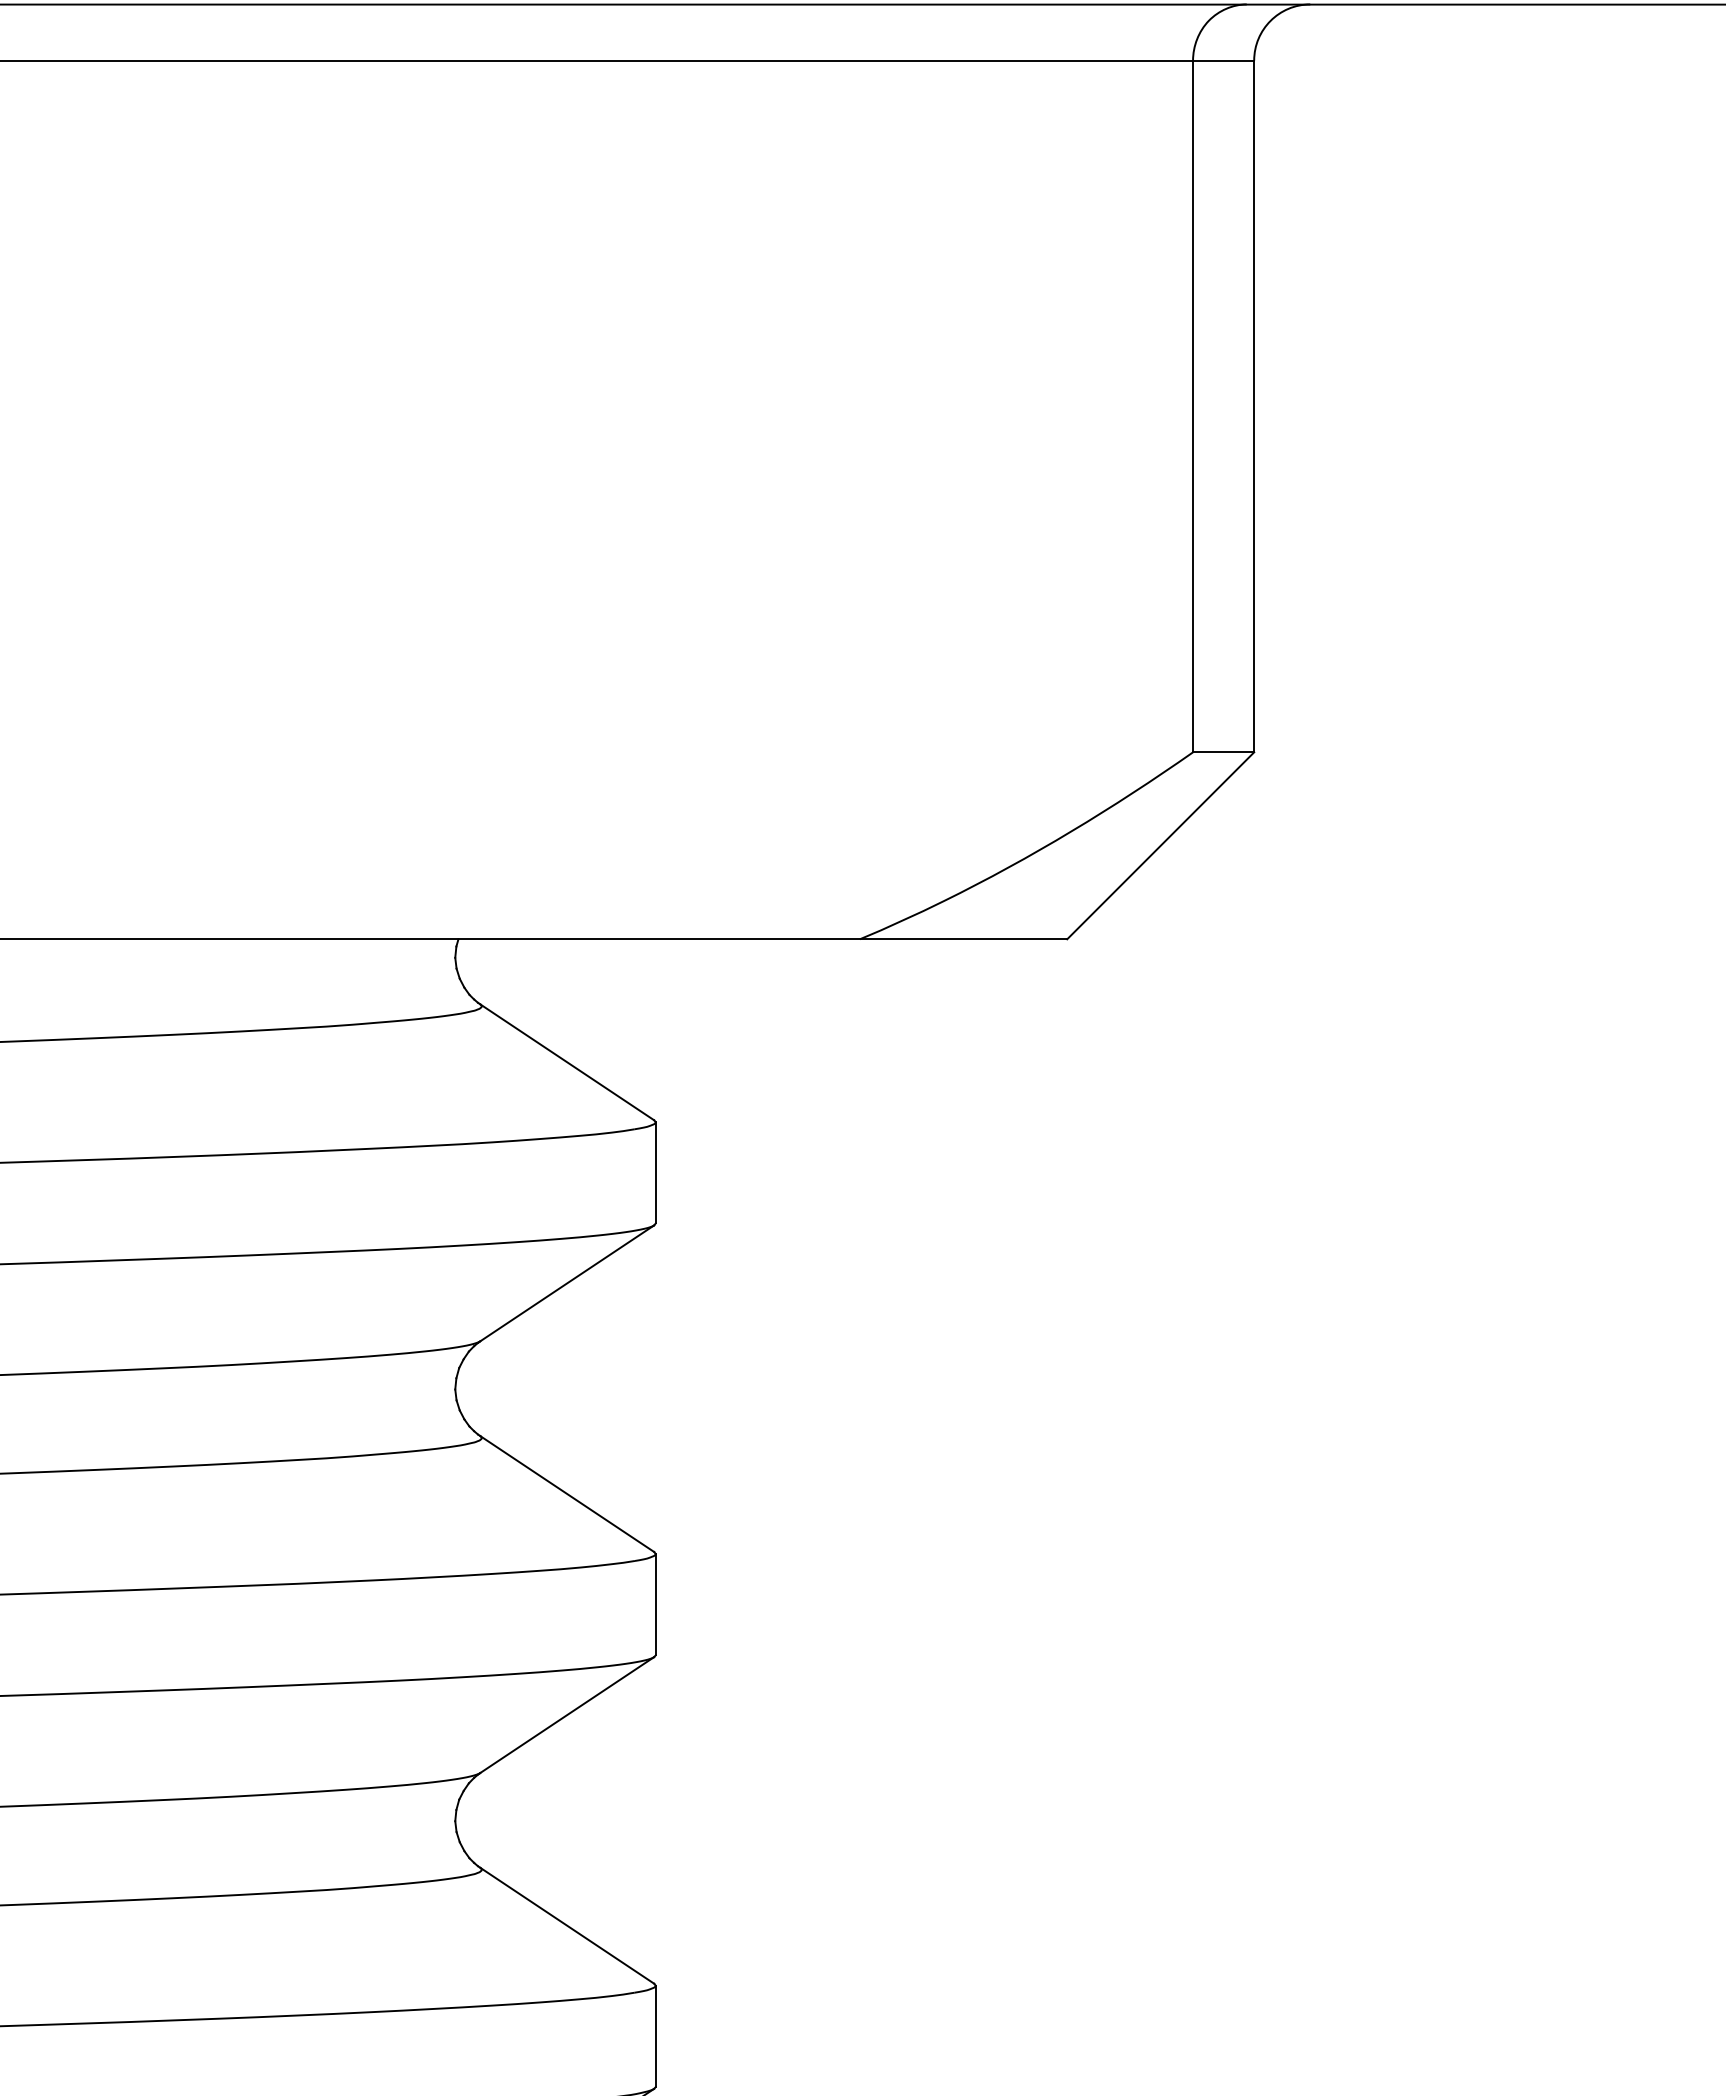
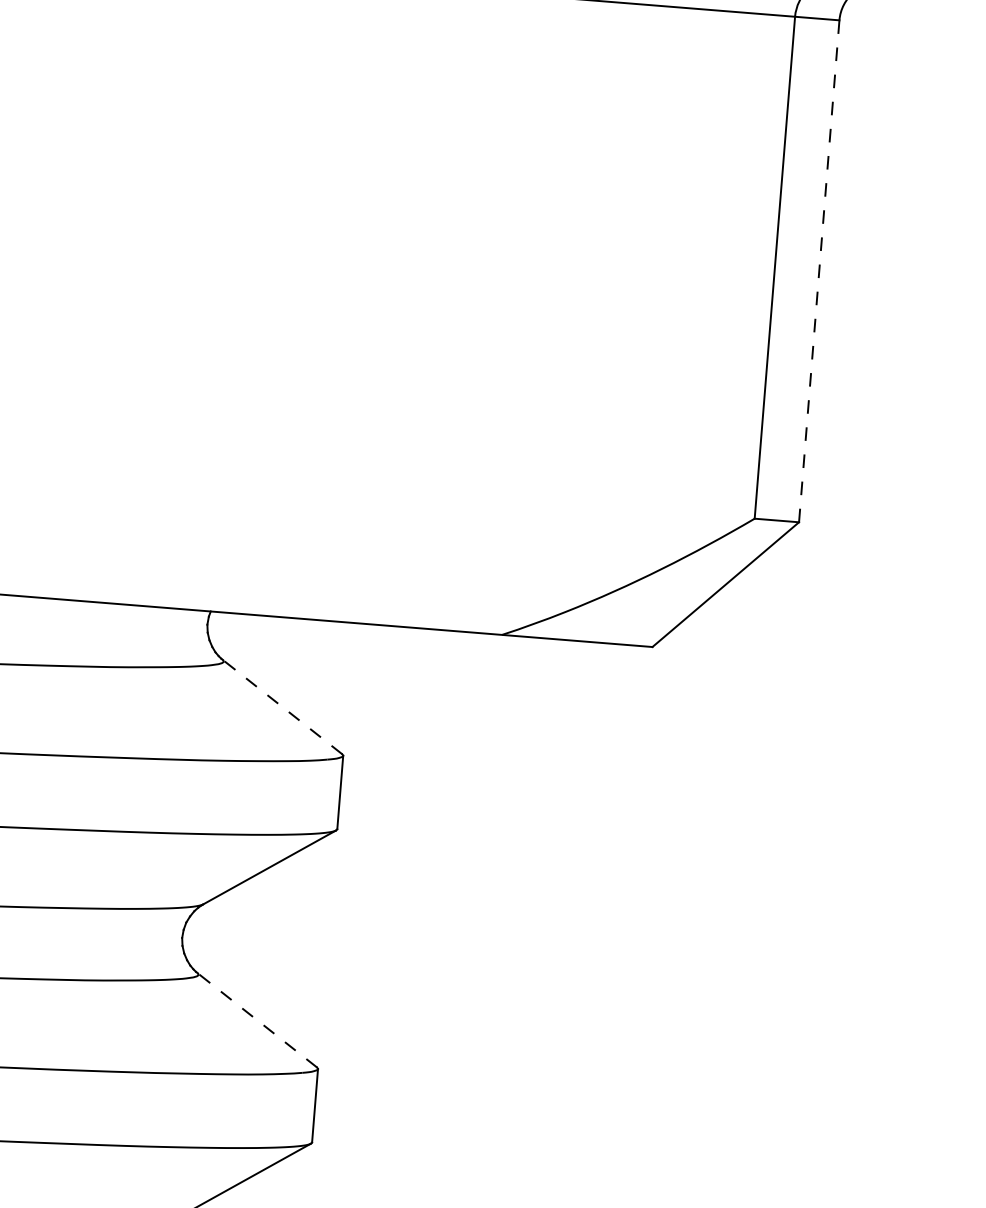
line: (1254, 406) -> (819, 271), solid -> dashed
line: (566, 1062) -> (281, 707), solid -> dashed
line: (566, 1493) -> (256, 1019), solid -> dashed

